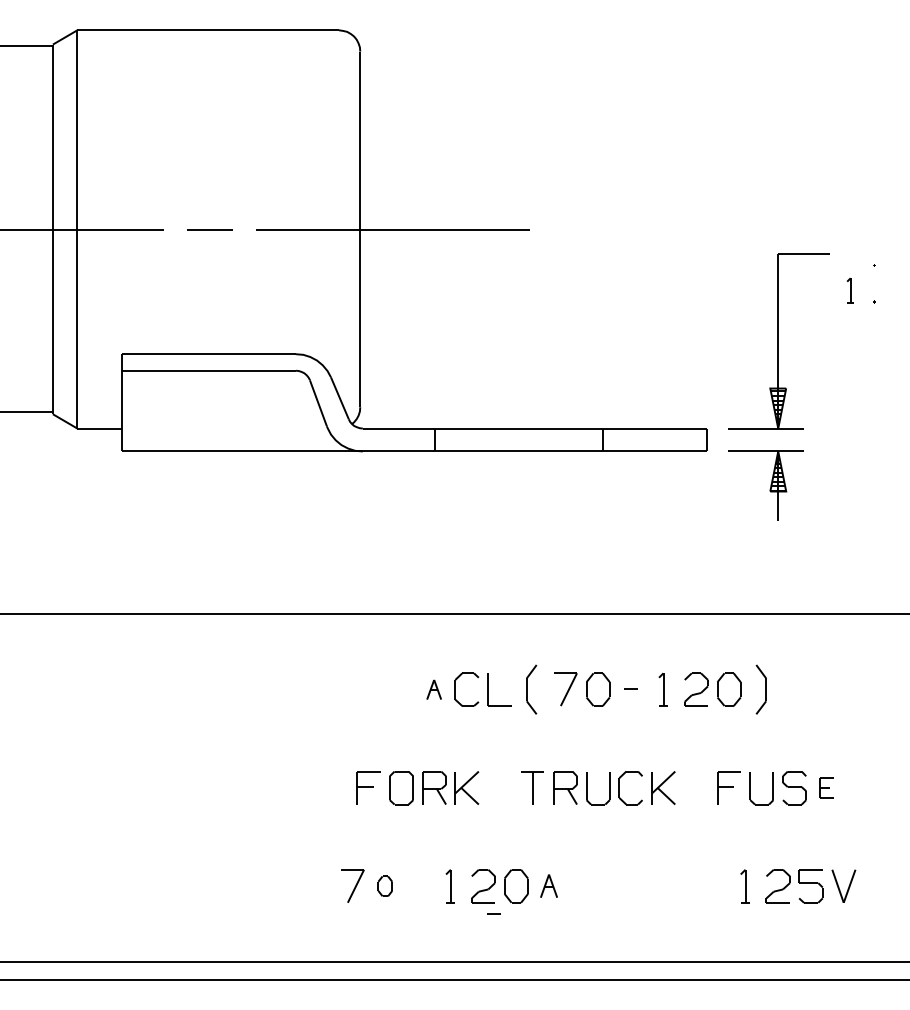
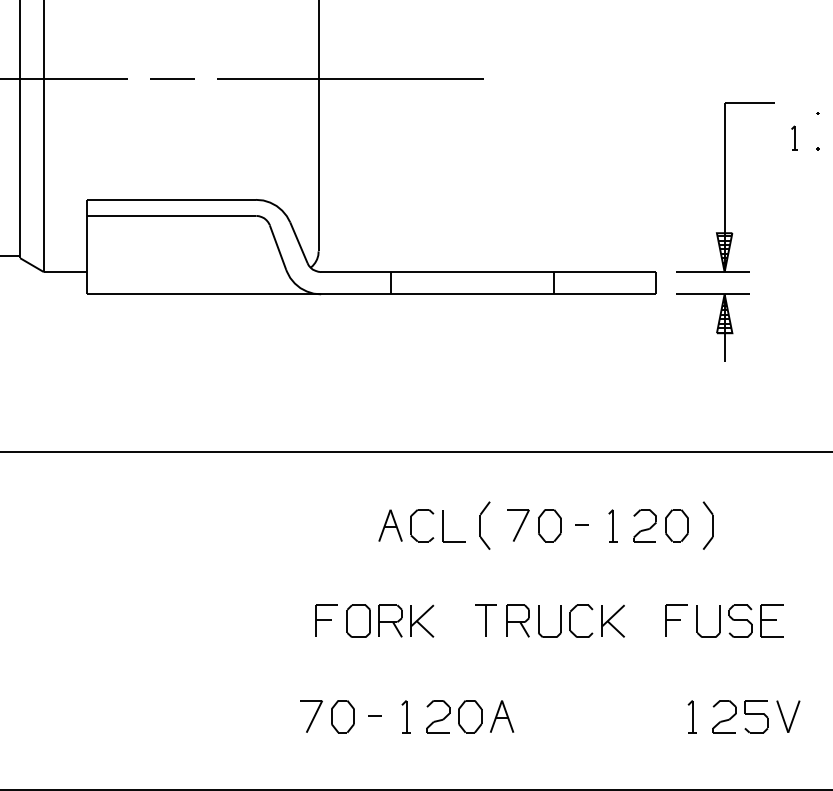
part: (433, 689) -> (389, 525), size x1.67
part: (826, 788) -> (771, 621), size x1.67
part: (548, 885) -> (501, 715), size x1.43
part: (385, 886) -> (343, 716), size x1.67
line: (493, 913) -> (374, 714), moved

